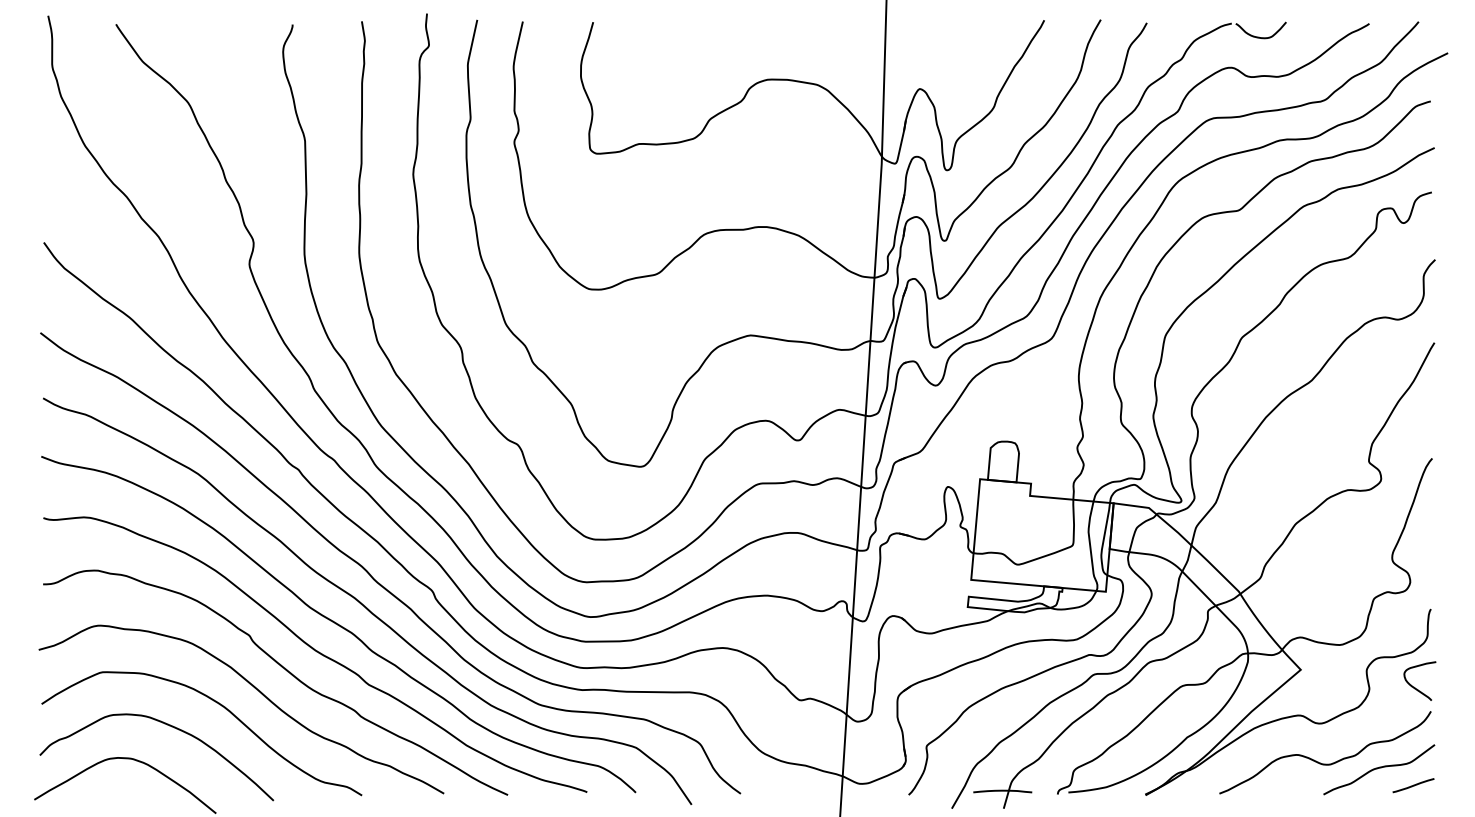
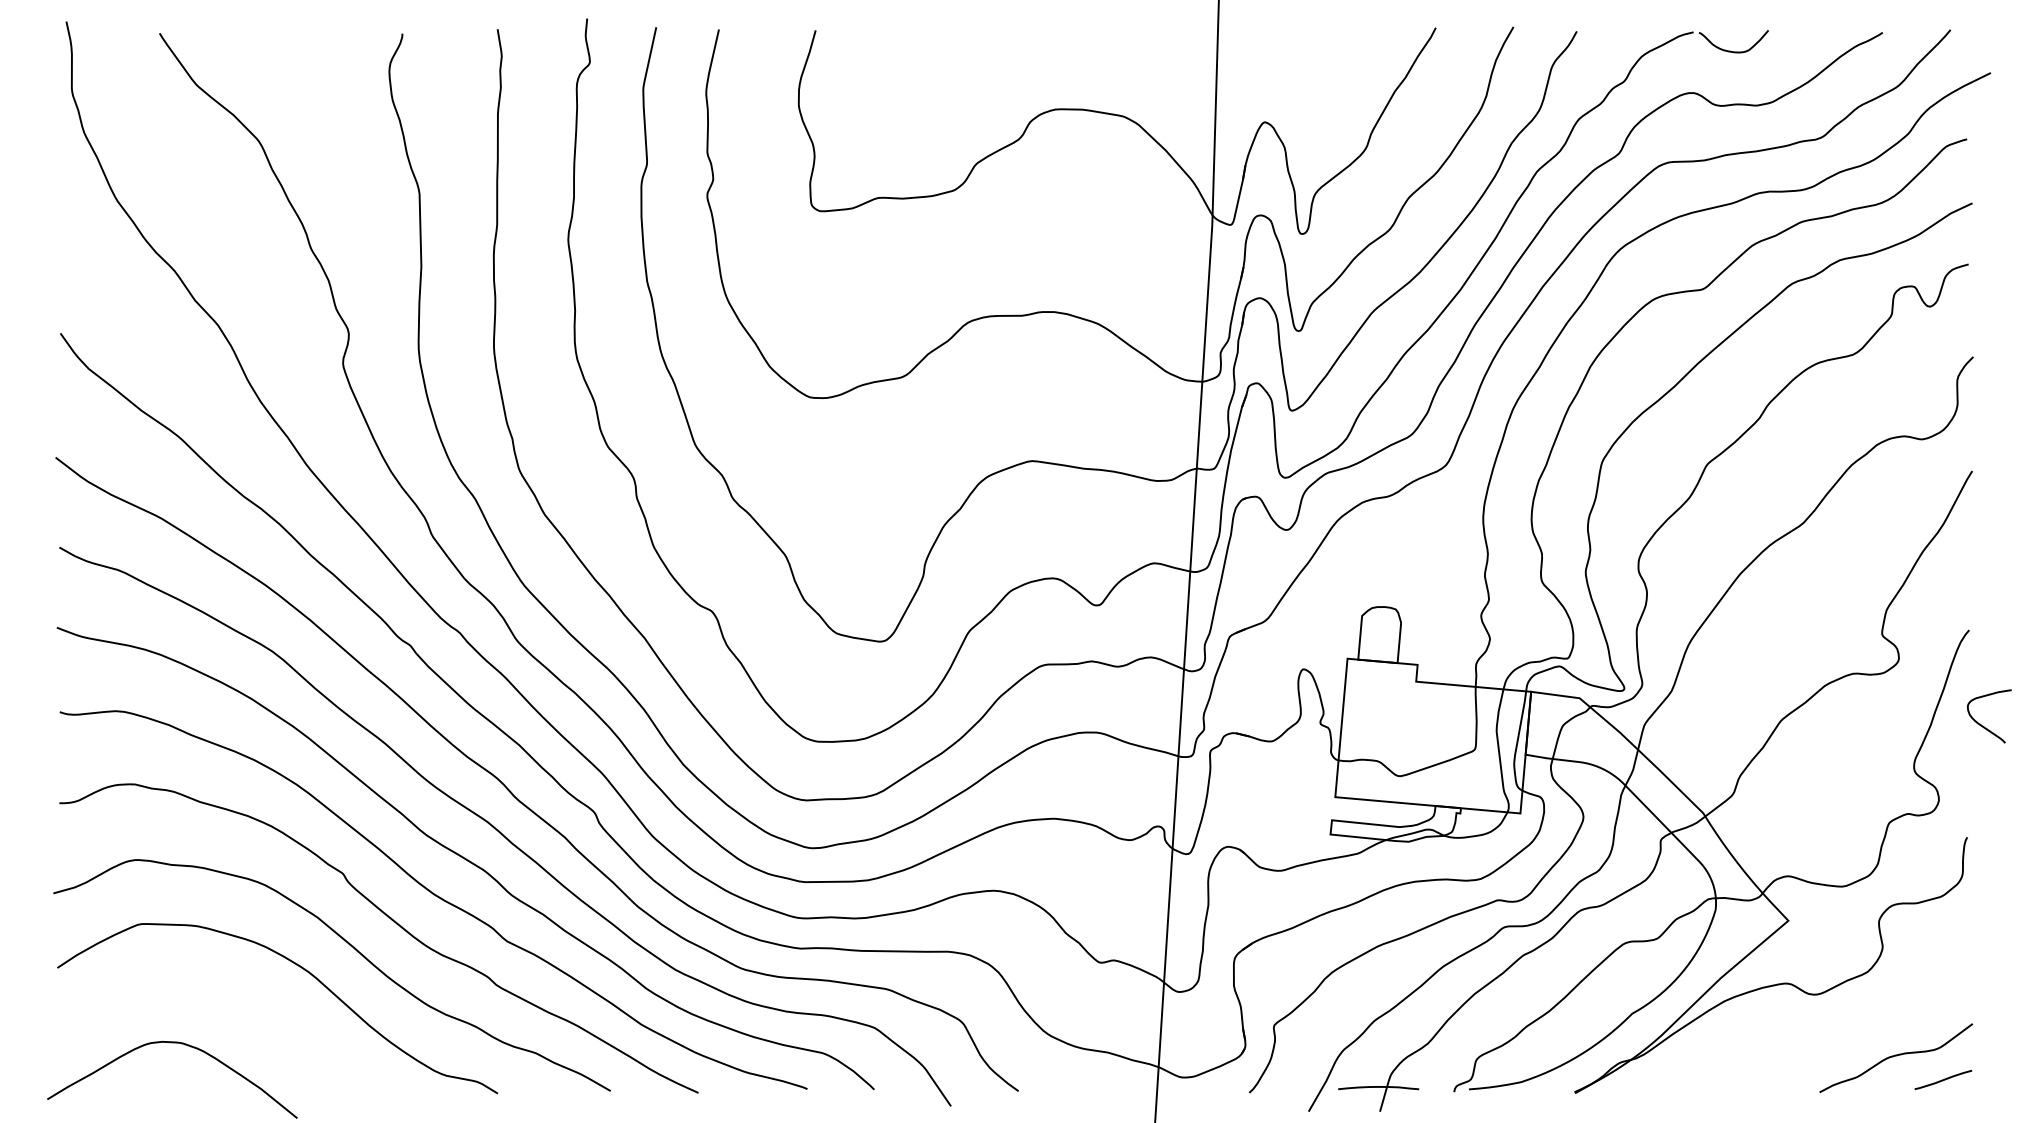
curve: (1415, 687) -> (1983, 725), moved
curve: (169, 726) -> (233, 998), removed
curve: (1322, 763) -> (1818, 1049), removed

